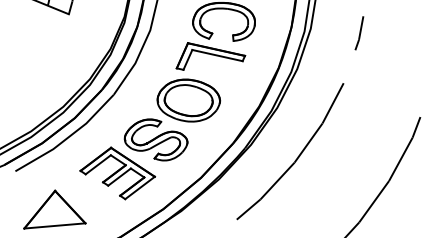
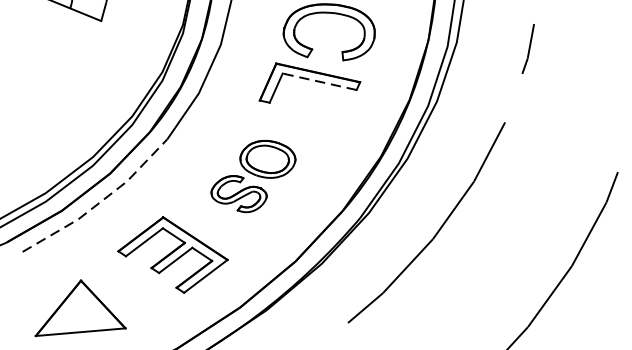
line: (217, 55) -> (319, 81), solid -> dashed
part: (172, 119) -> (253, 175), size x0.6
line: (68, 137) -> (100, 202), solid -> dashed

